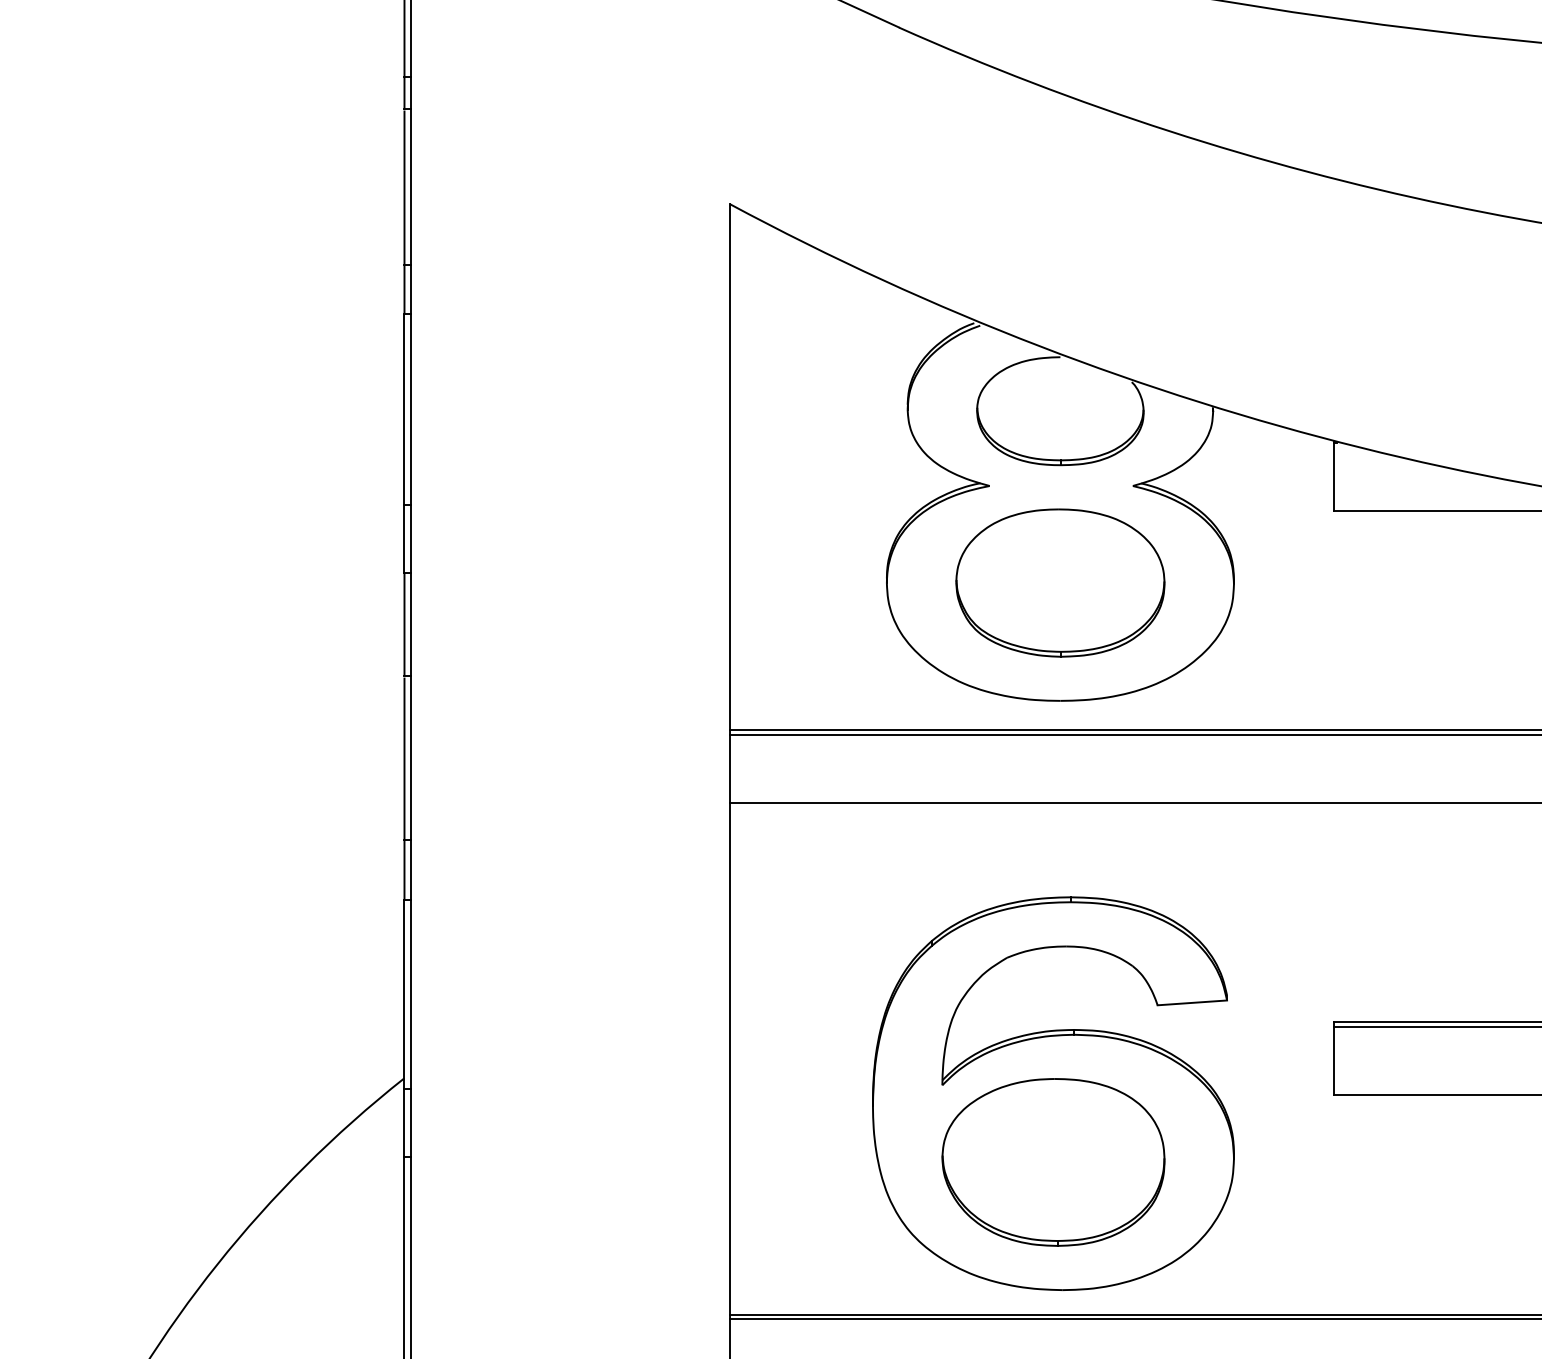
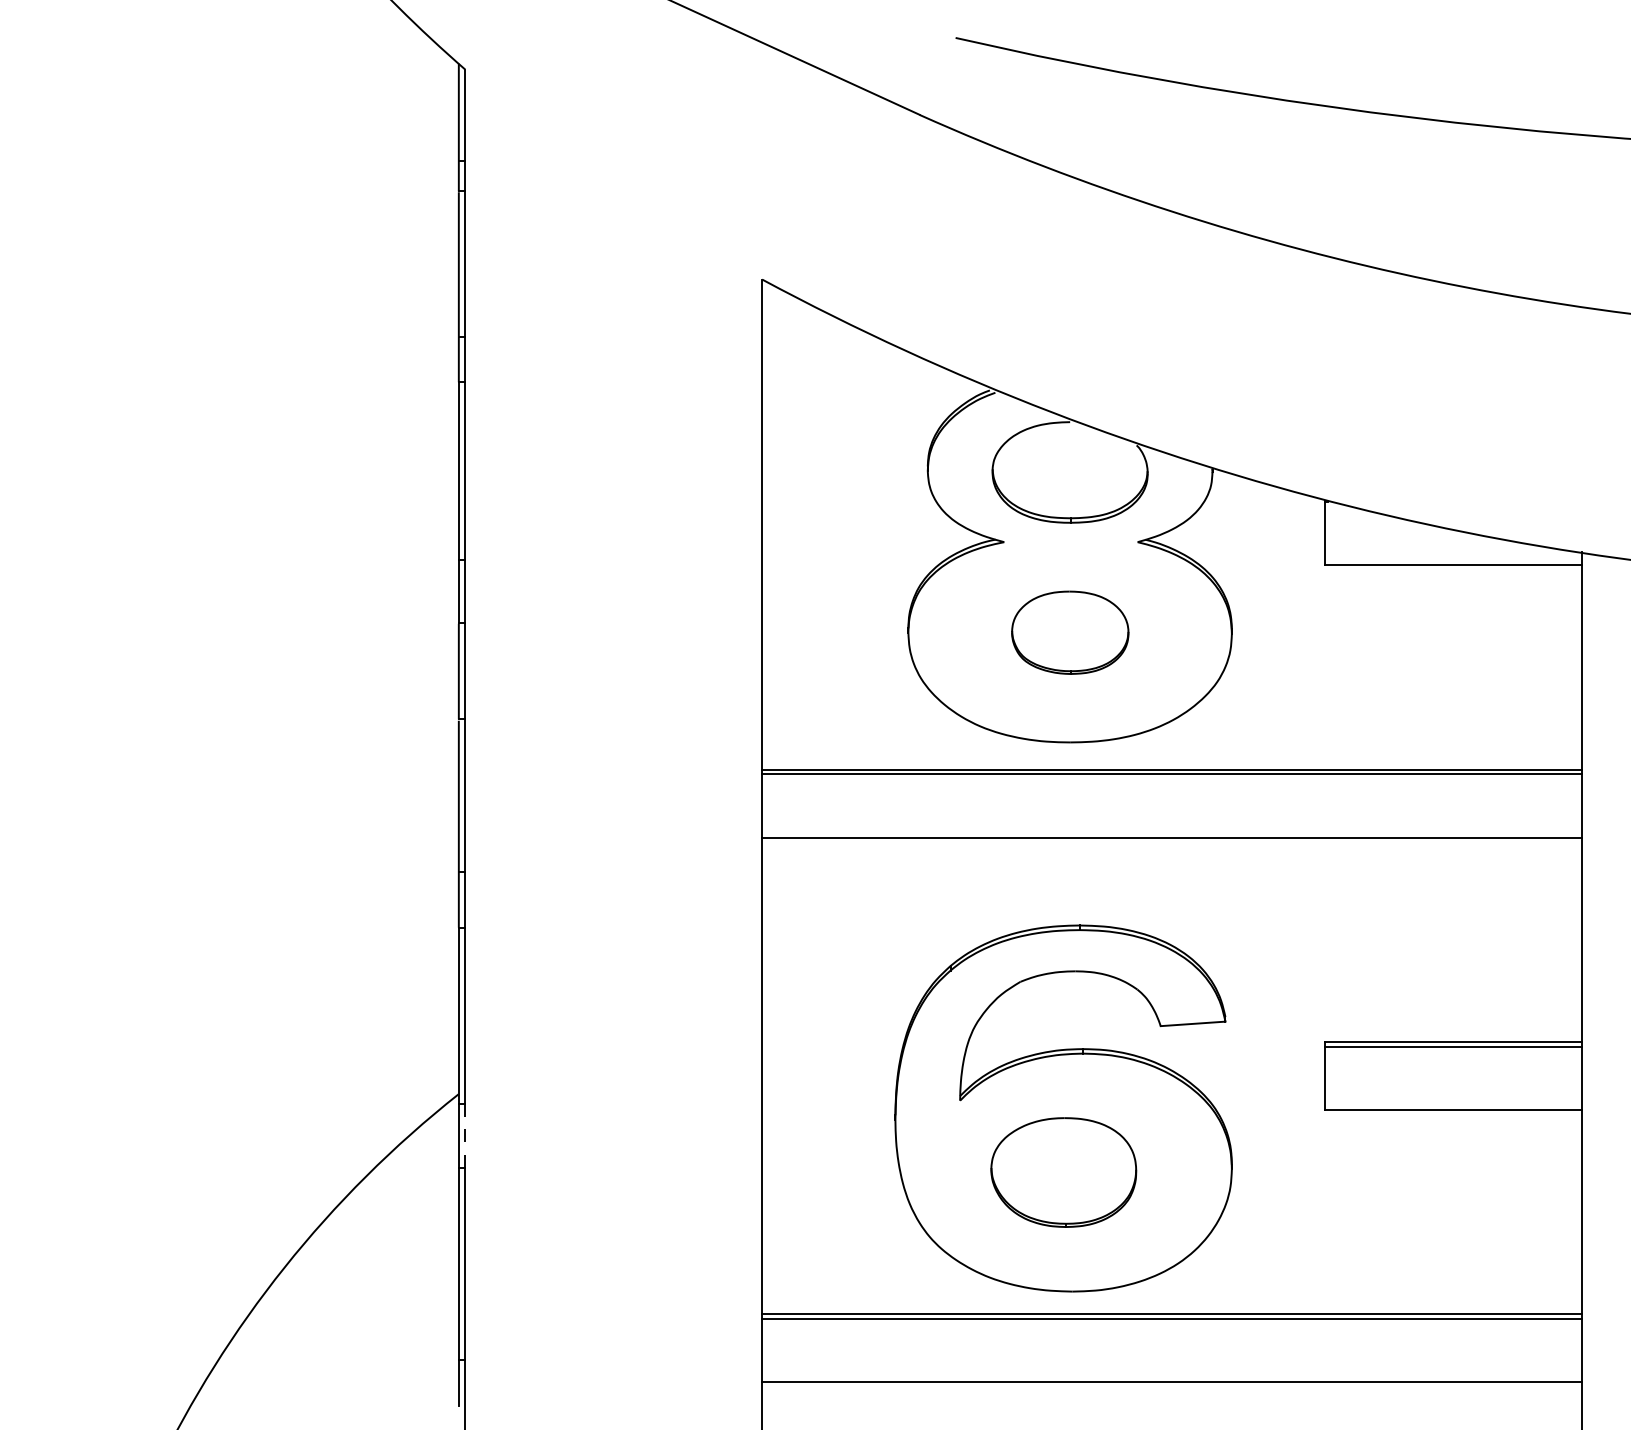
part: (1060, 582) -> (1070, 632), size x0.6
line: (411, 1123) -> (465, 1136), solid -> dashed
part: (1053, 1162) -> (1063, 1172), size x0.7

